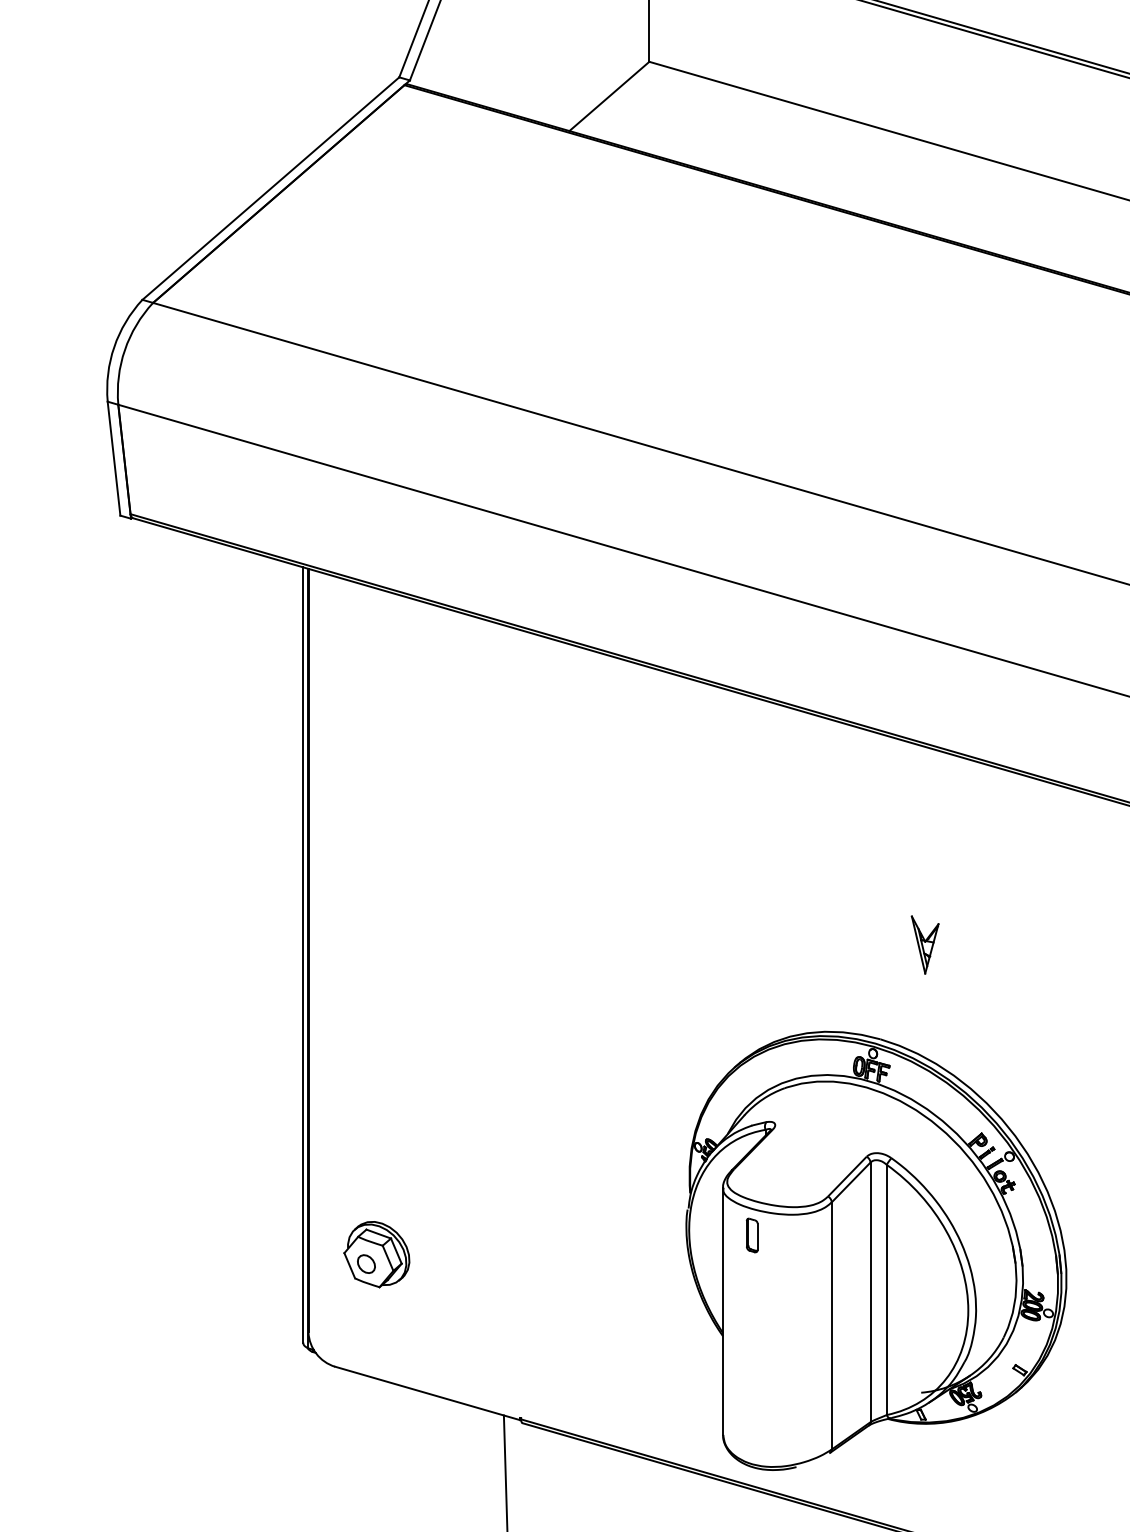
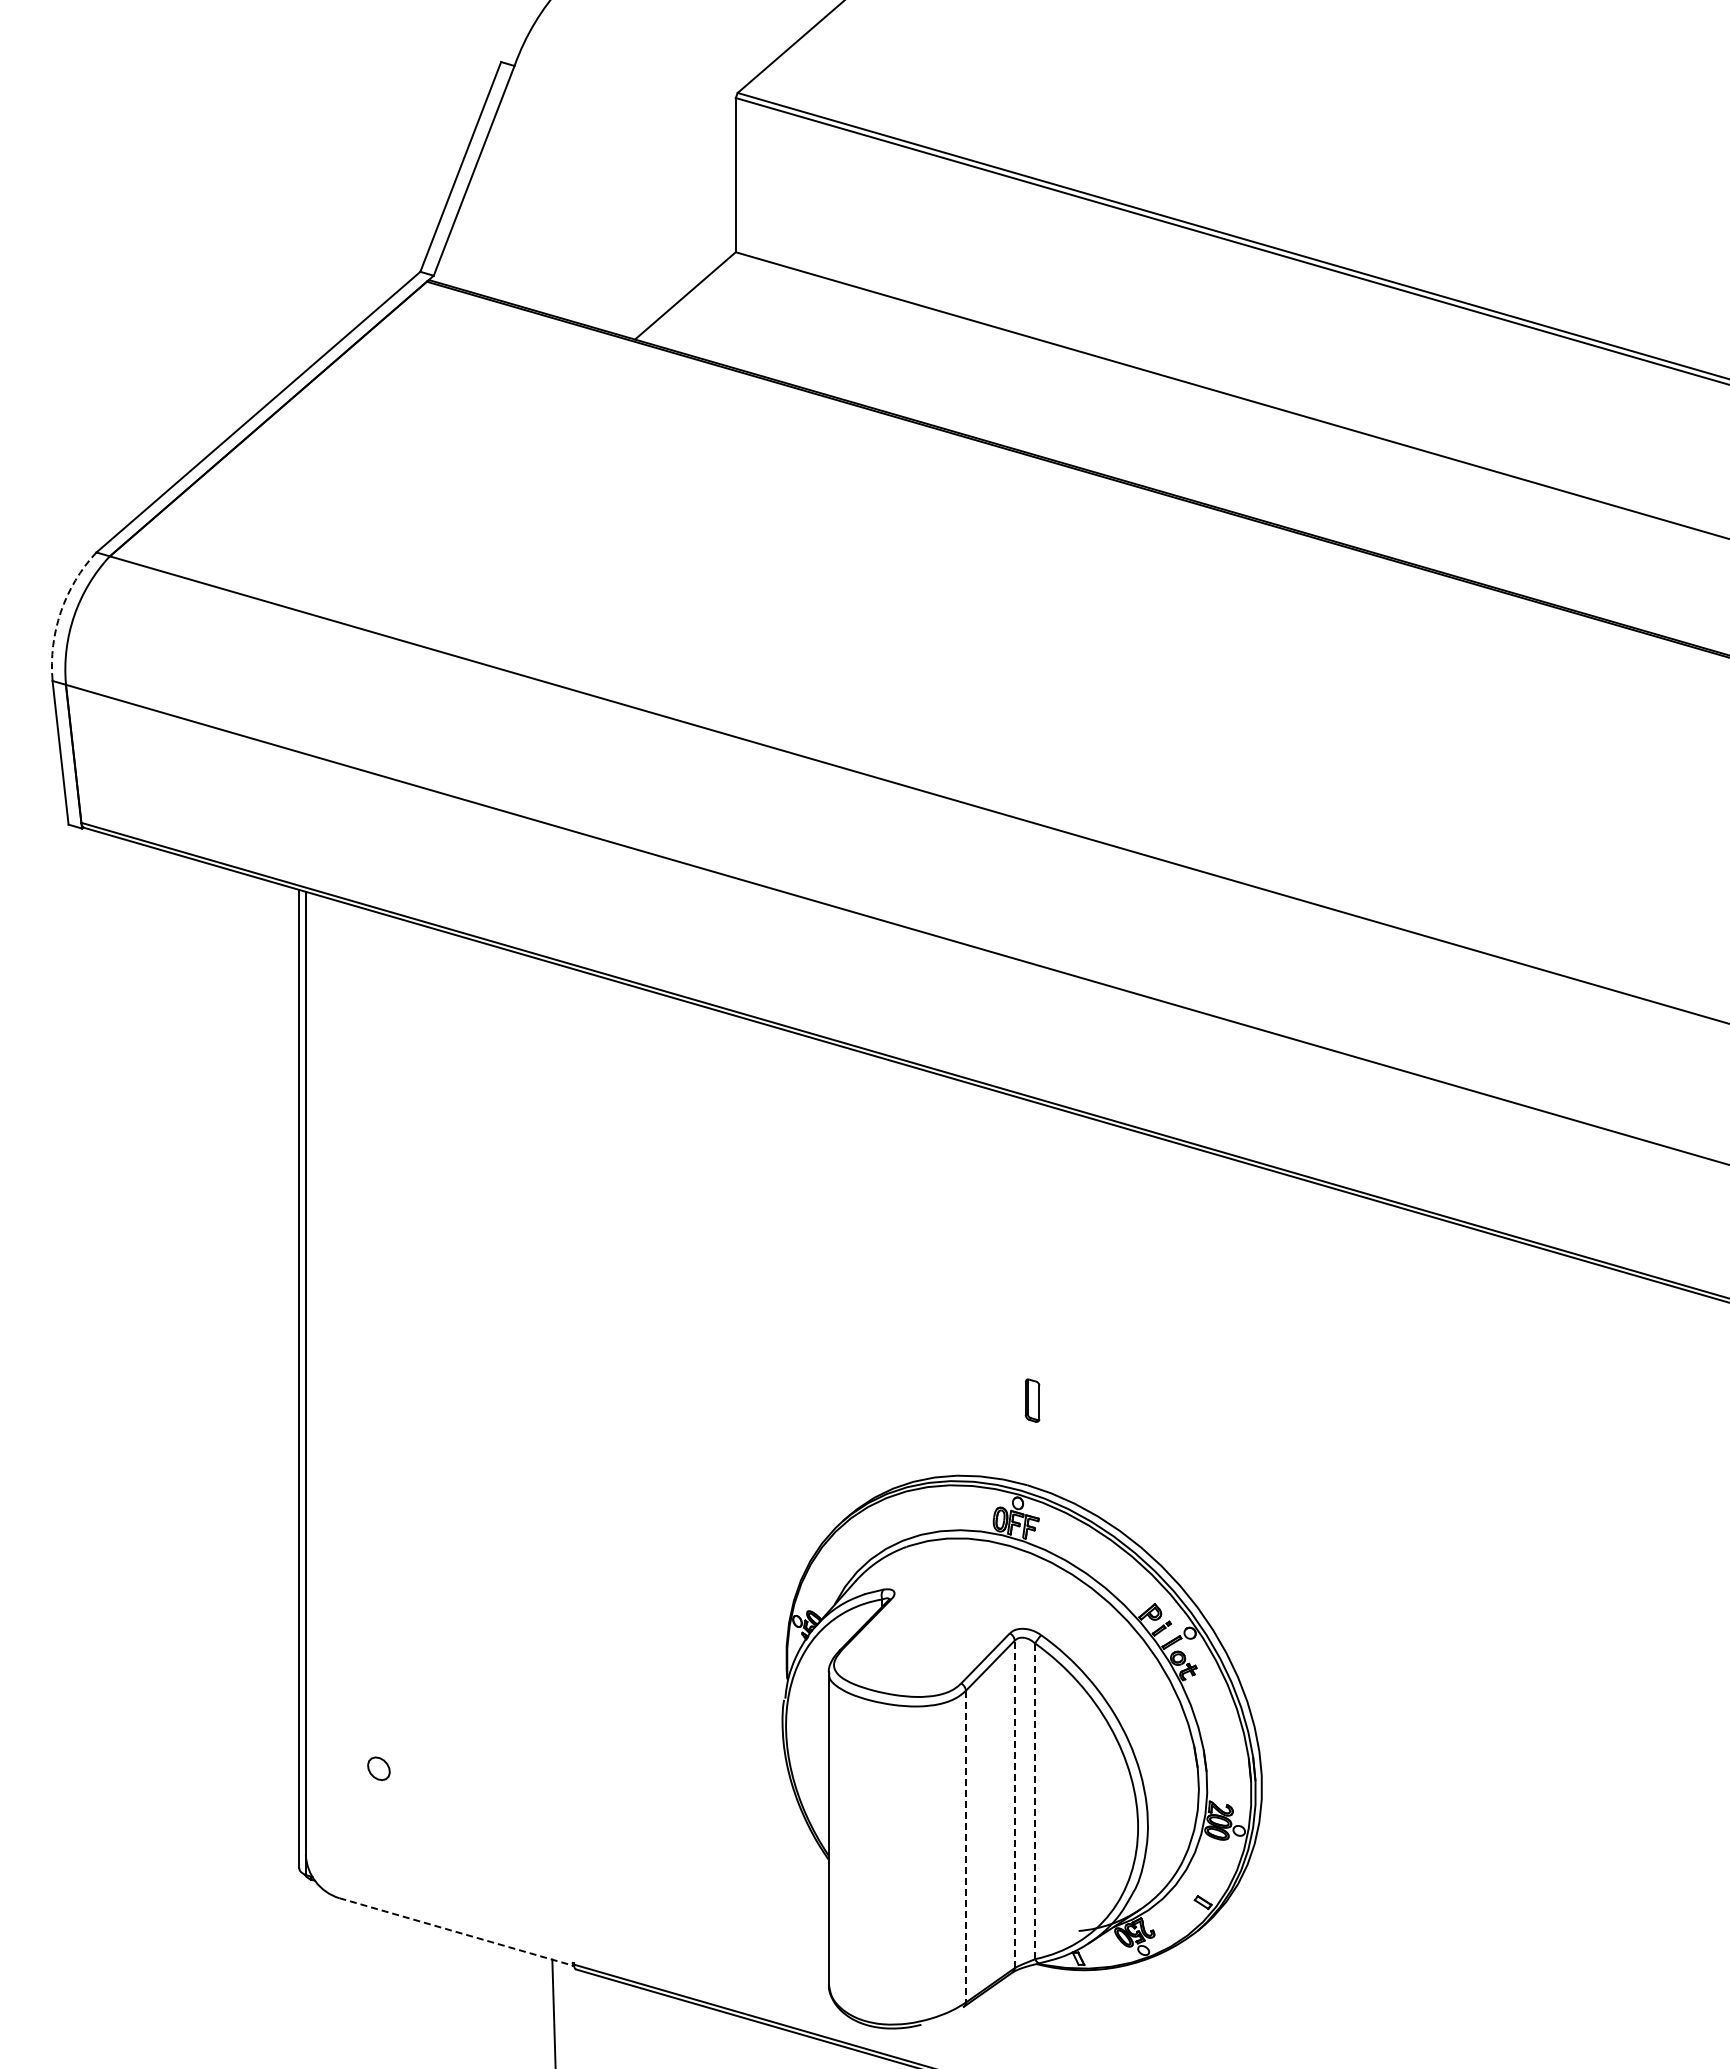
arc: (113, 347) -> (60, 612), solid -> dashed
part: (925, 945) -> (1083, 1366), removed
part: (752, 1235) -> (1032, 1400), moved
part: (376, 1254) -> (391, 1756), removed
line: (886, 1290) -> (1035, 1801), solid -> dashed
line: (870, 1292) -> (1014, 1804), solid -> dashed
line: (831, 1325) -> (965, 1846), solid -> dashed
line: (427, 1393) -> (456, 1932), solid -> dashed

